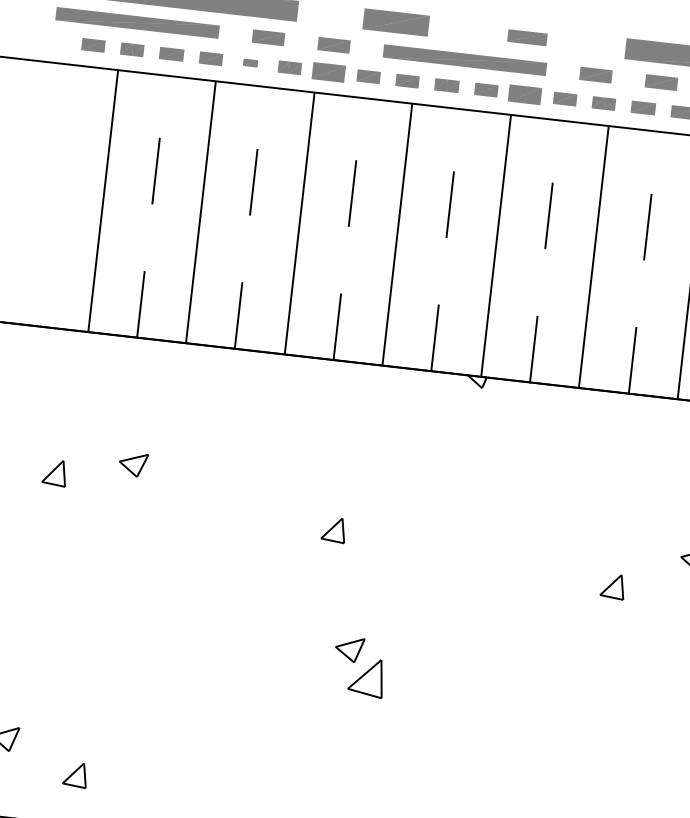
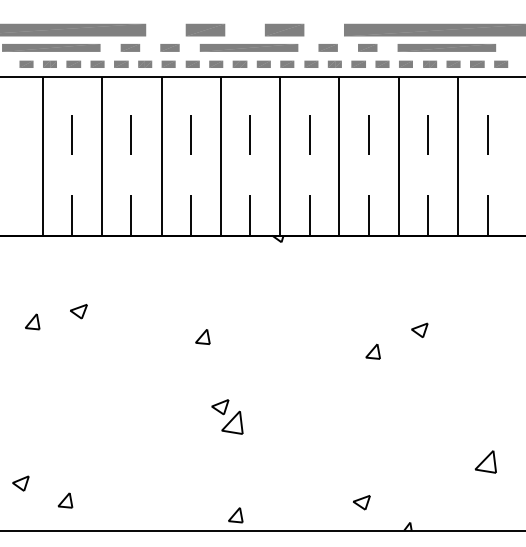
part: (526, 38) -> (284, 30), size x1.67
part: (250, 61) -> (121, 63), size x1.67
part: (328, 70) -> (168, 63), size x0.71
part: (525, 93) -> (287, 63), size x0.71

